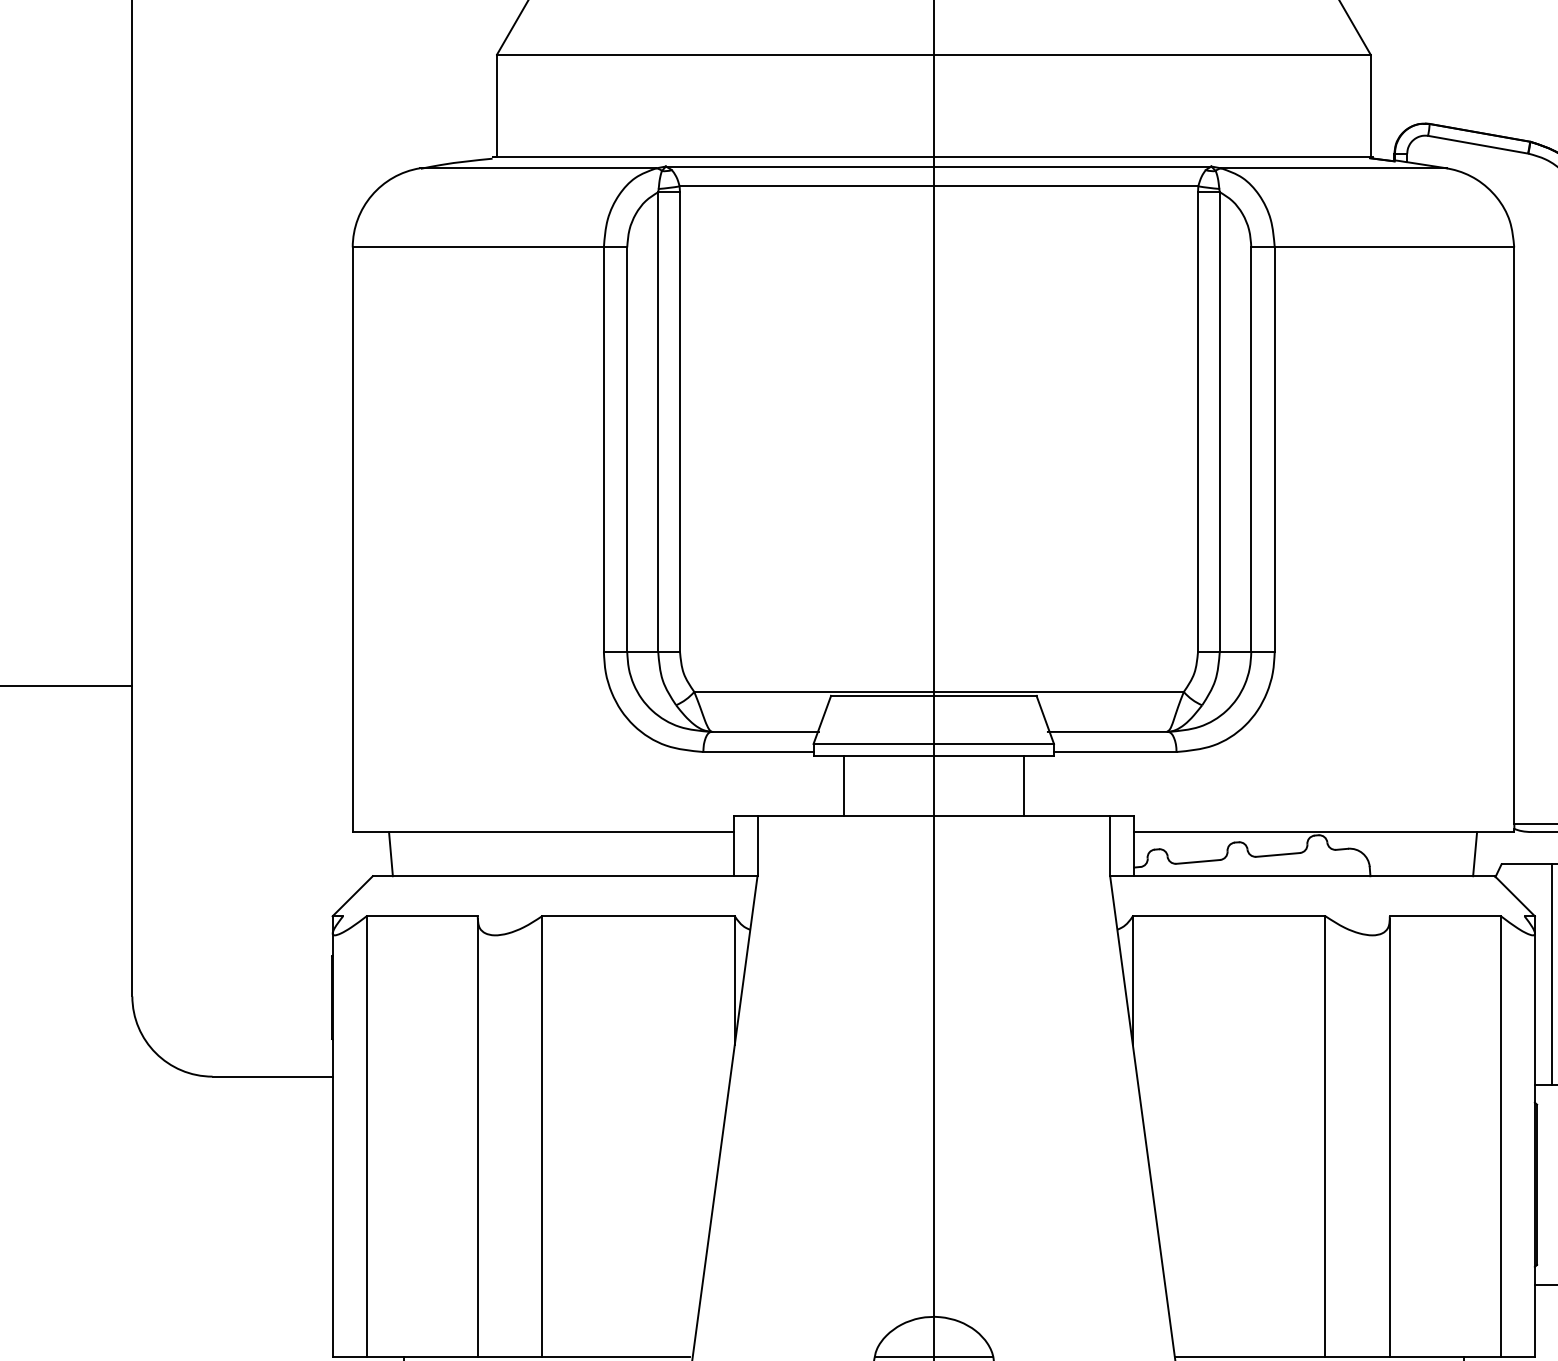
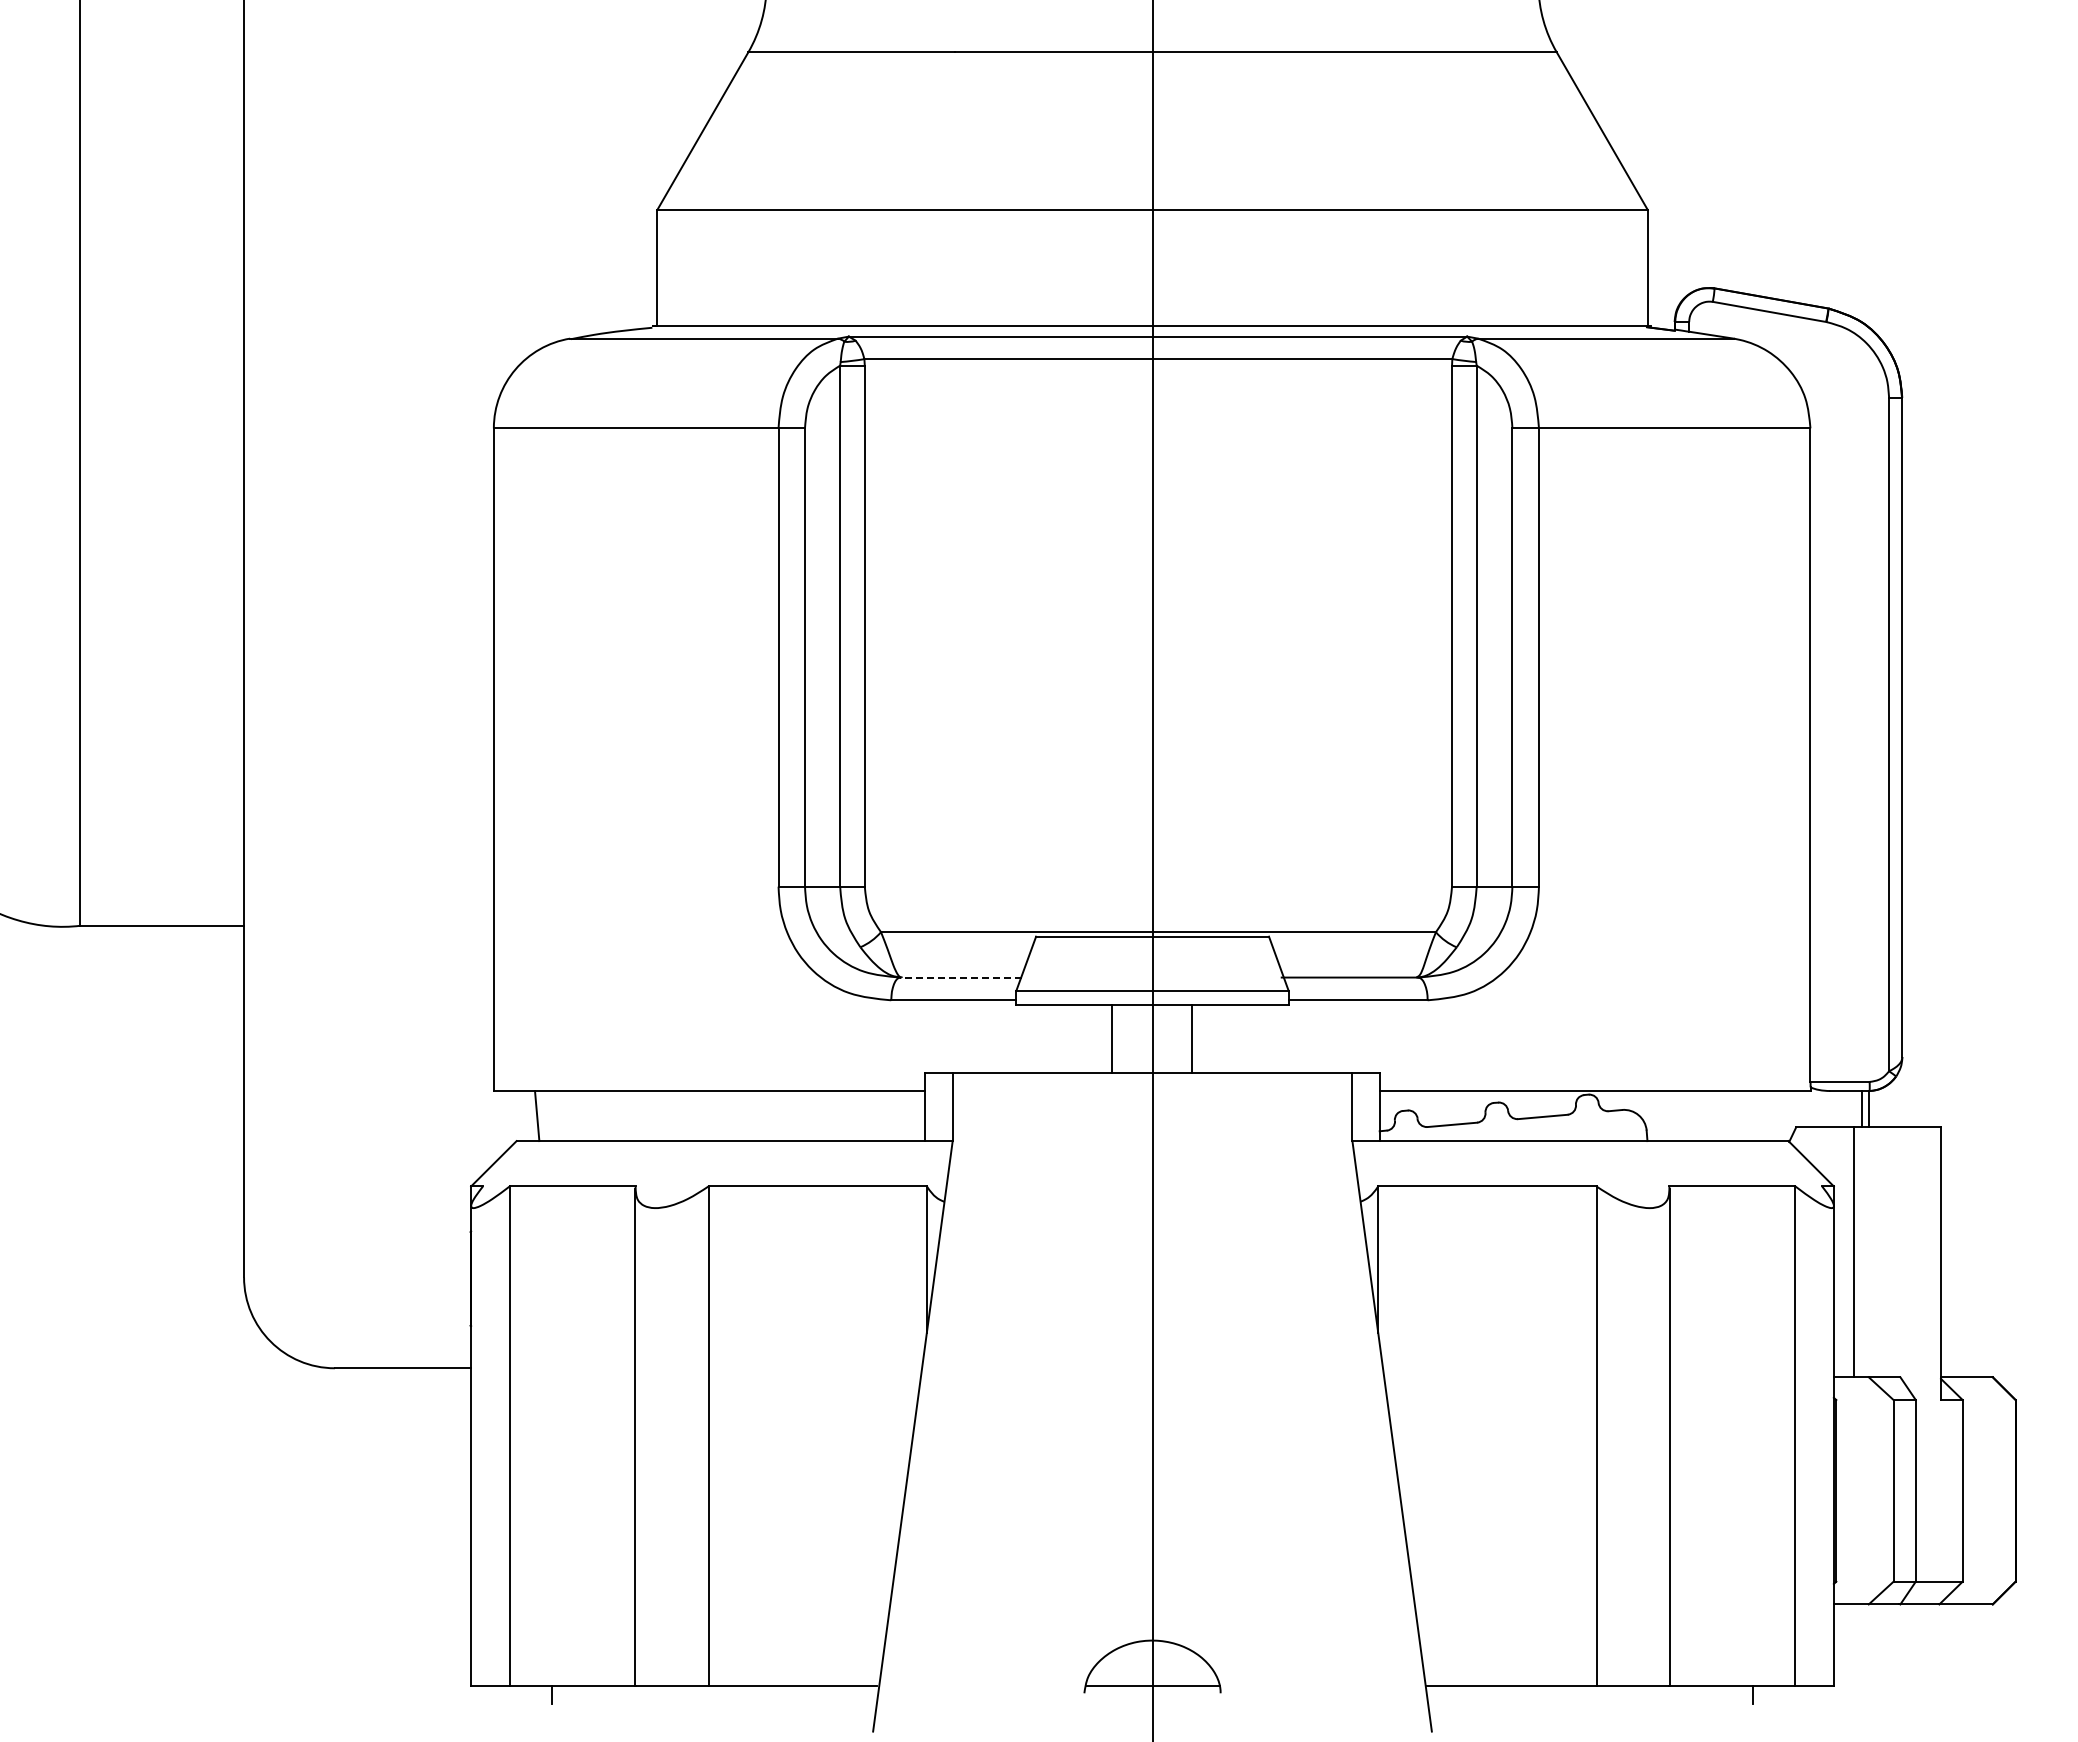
line: (765, 731) -> (961, 977), solid -> dashed
line: (843, 785) -> (1112, 1038), moved
line: (1023, 785) -> (1191, 1038), moved
line: (1474, 854) -> (1765, 1116), removed

